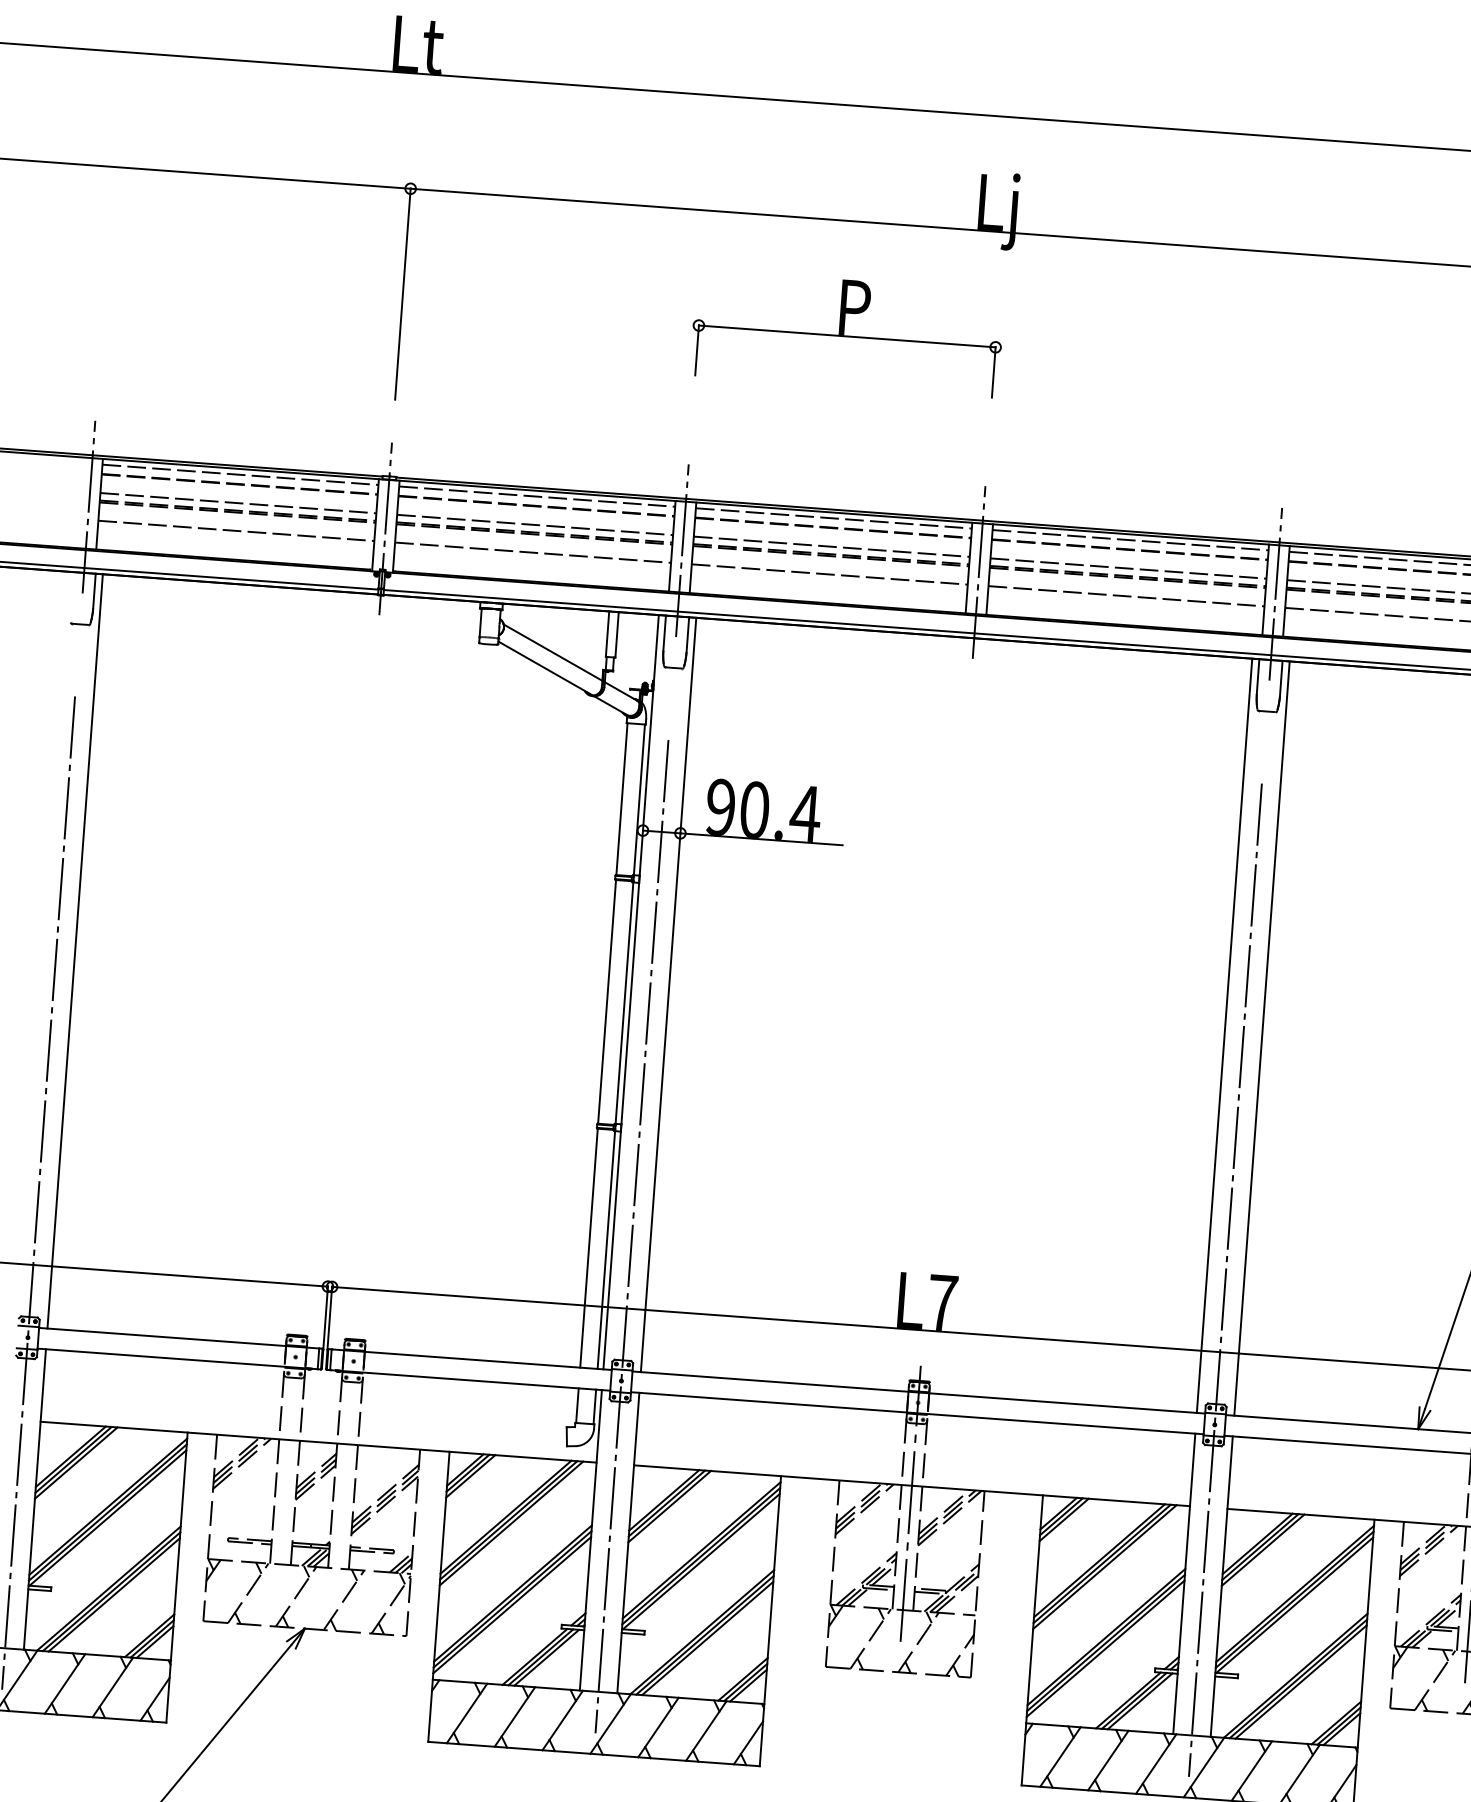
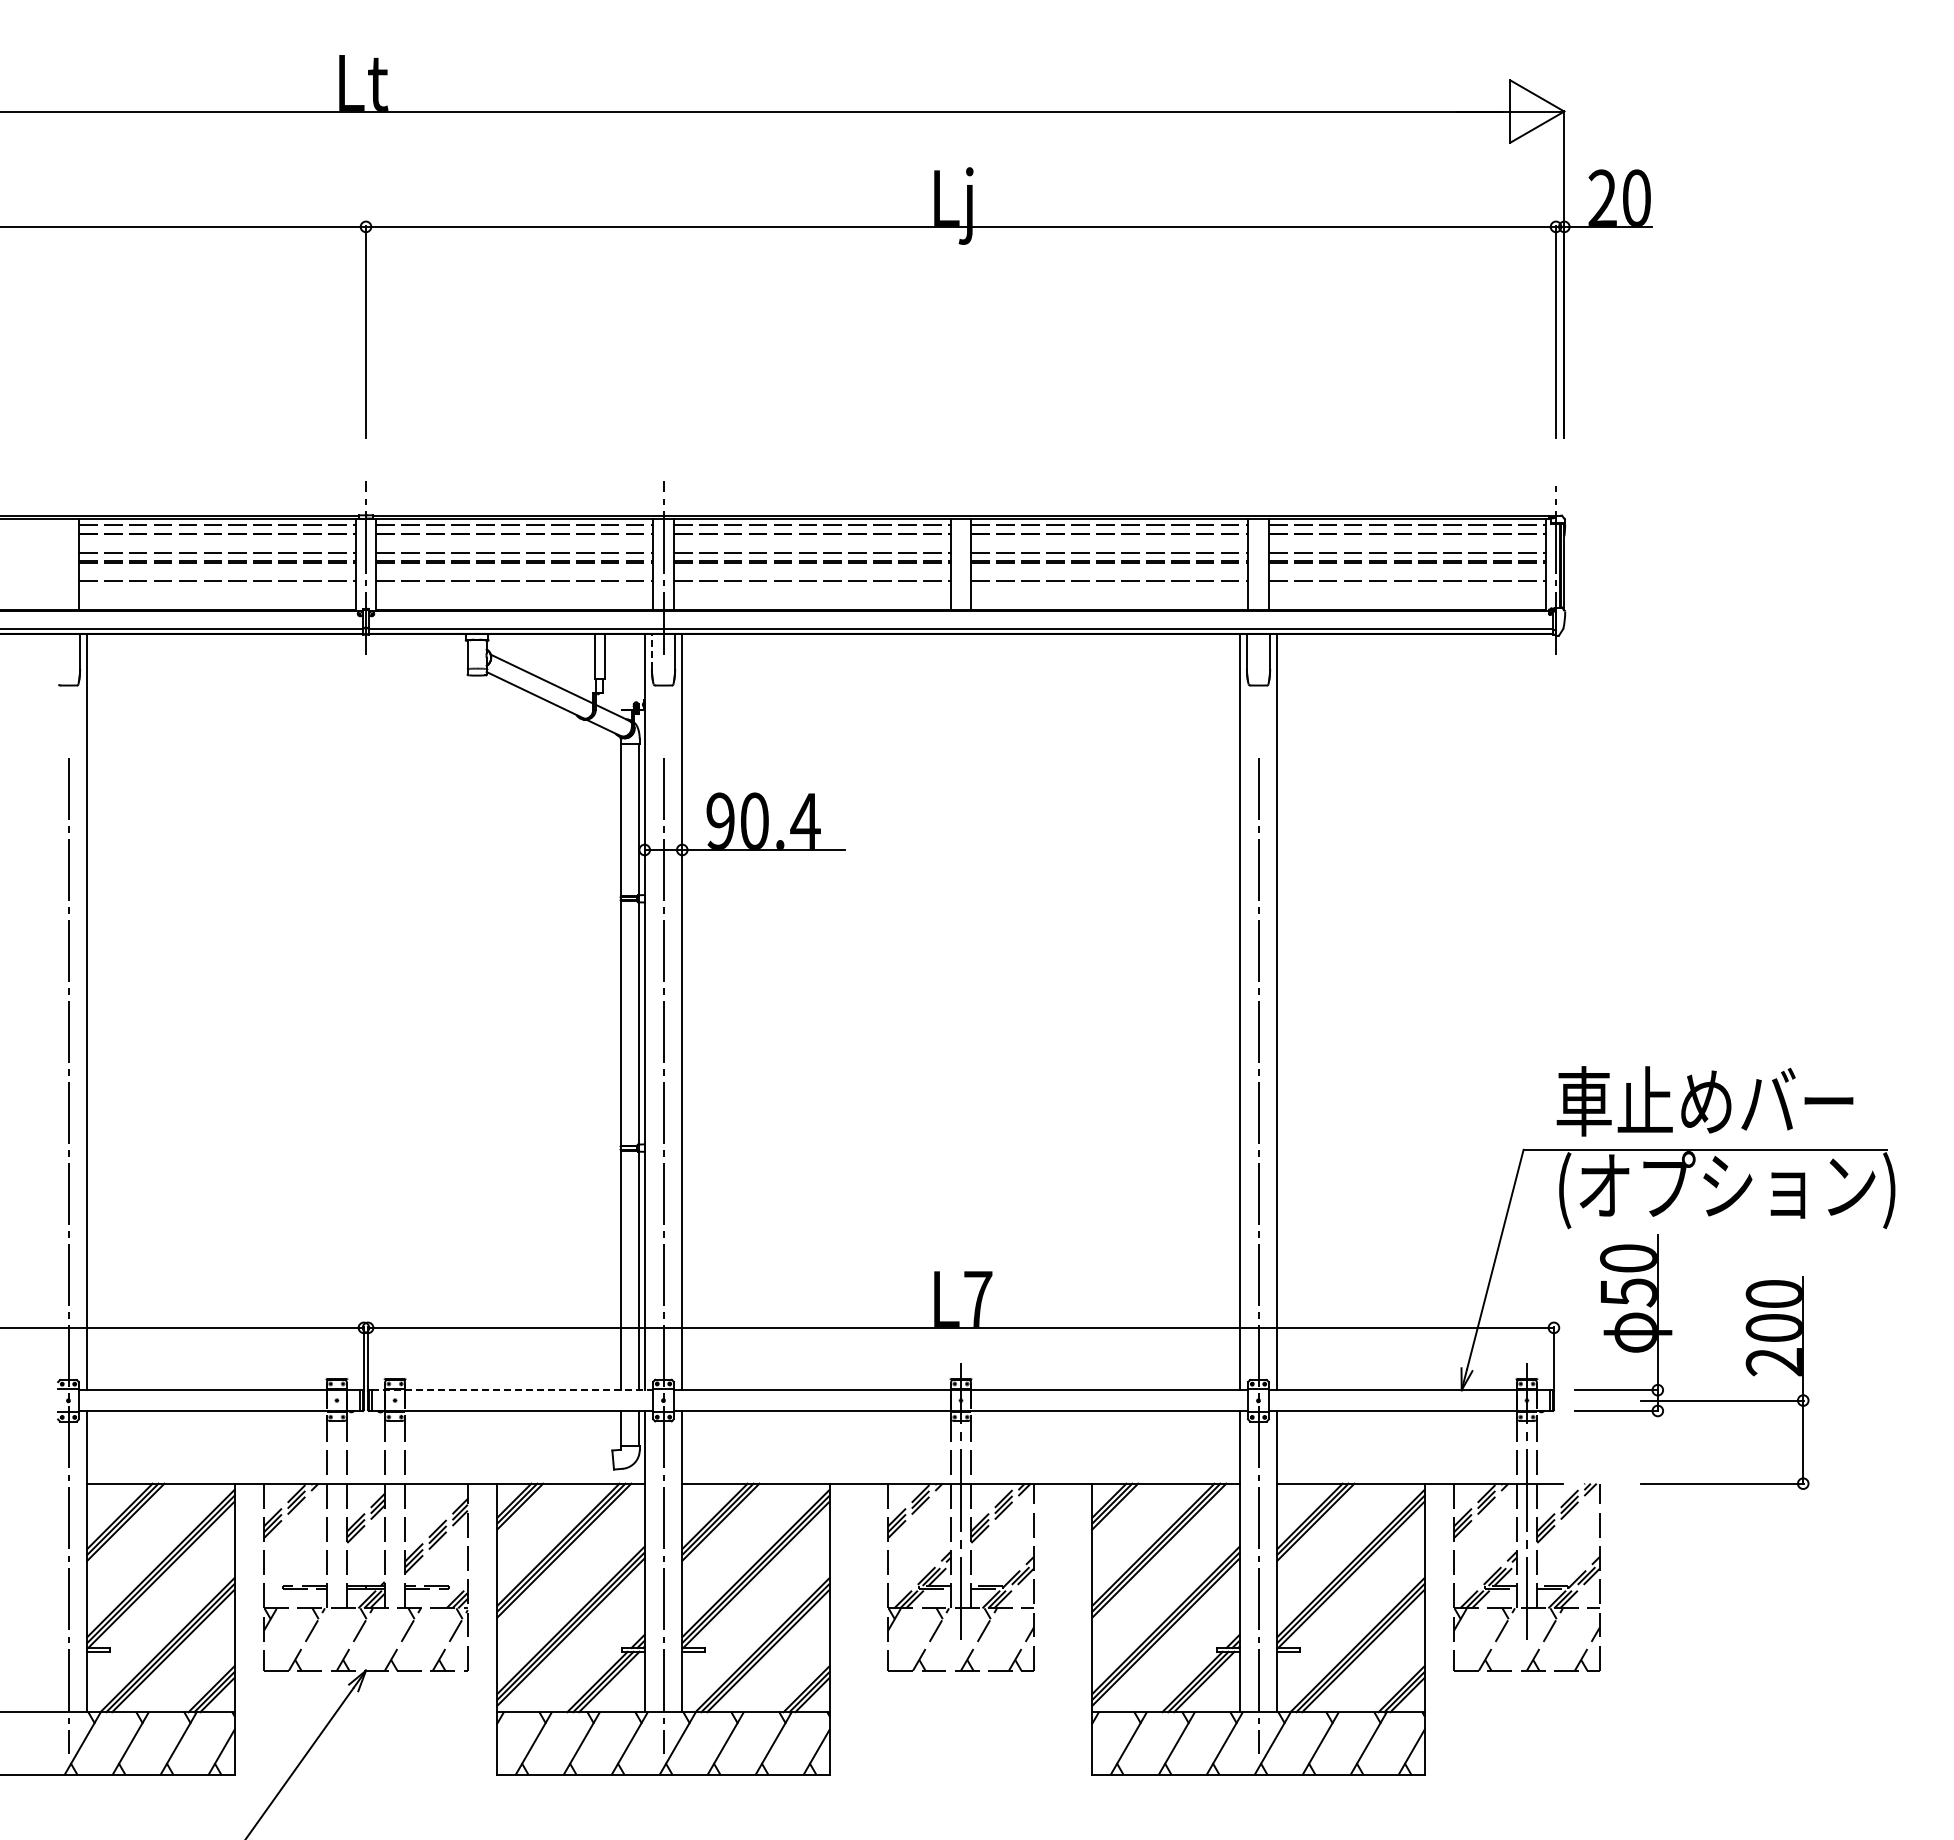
part: (847, 333) -> (812, 339), removed
line: (89, 506) -> (68, 567), removed
line: (979, 572) -> (961, 567), removed
line: (1275, 593) -> (1258, 567), removed
line: (664, 632) -> (651, 650), solid -> dashed
line: (472, 1360) -> (513, 1390), solid -> dashed

